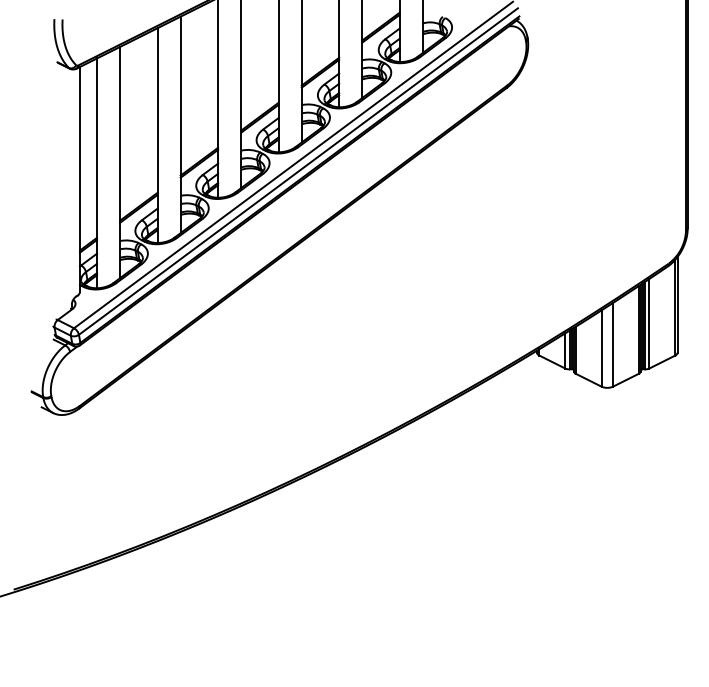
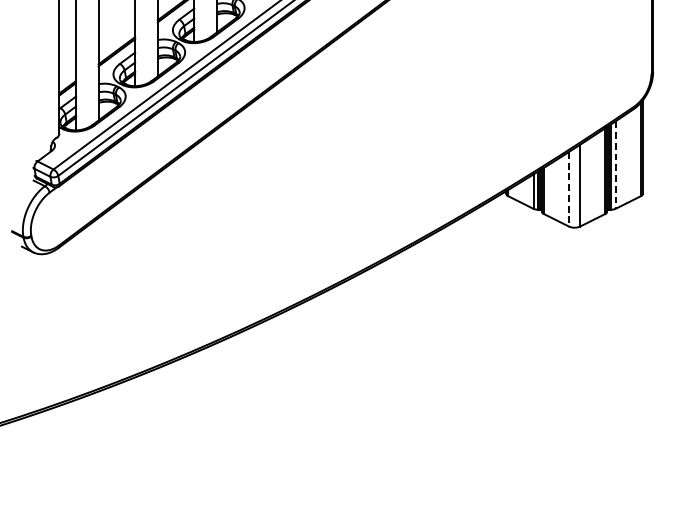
line: (649, 323) -> (615, 164), solid -> dashed
line: (601, 349) -> (568, 190), solid -> dashed

